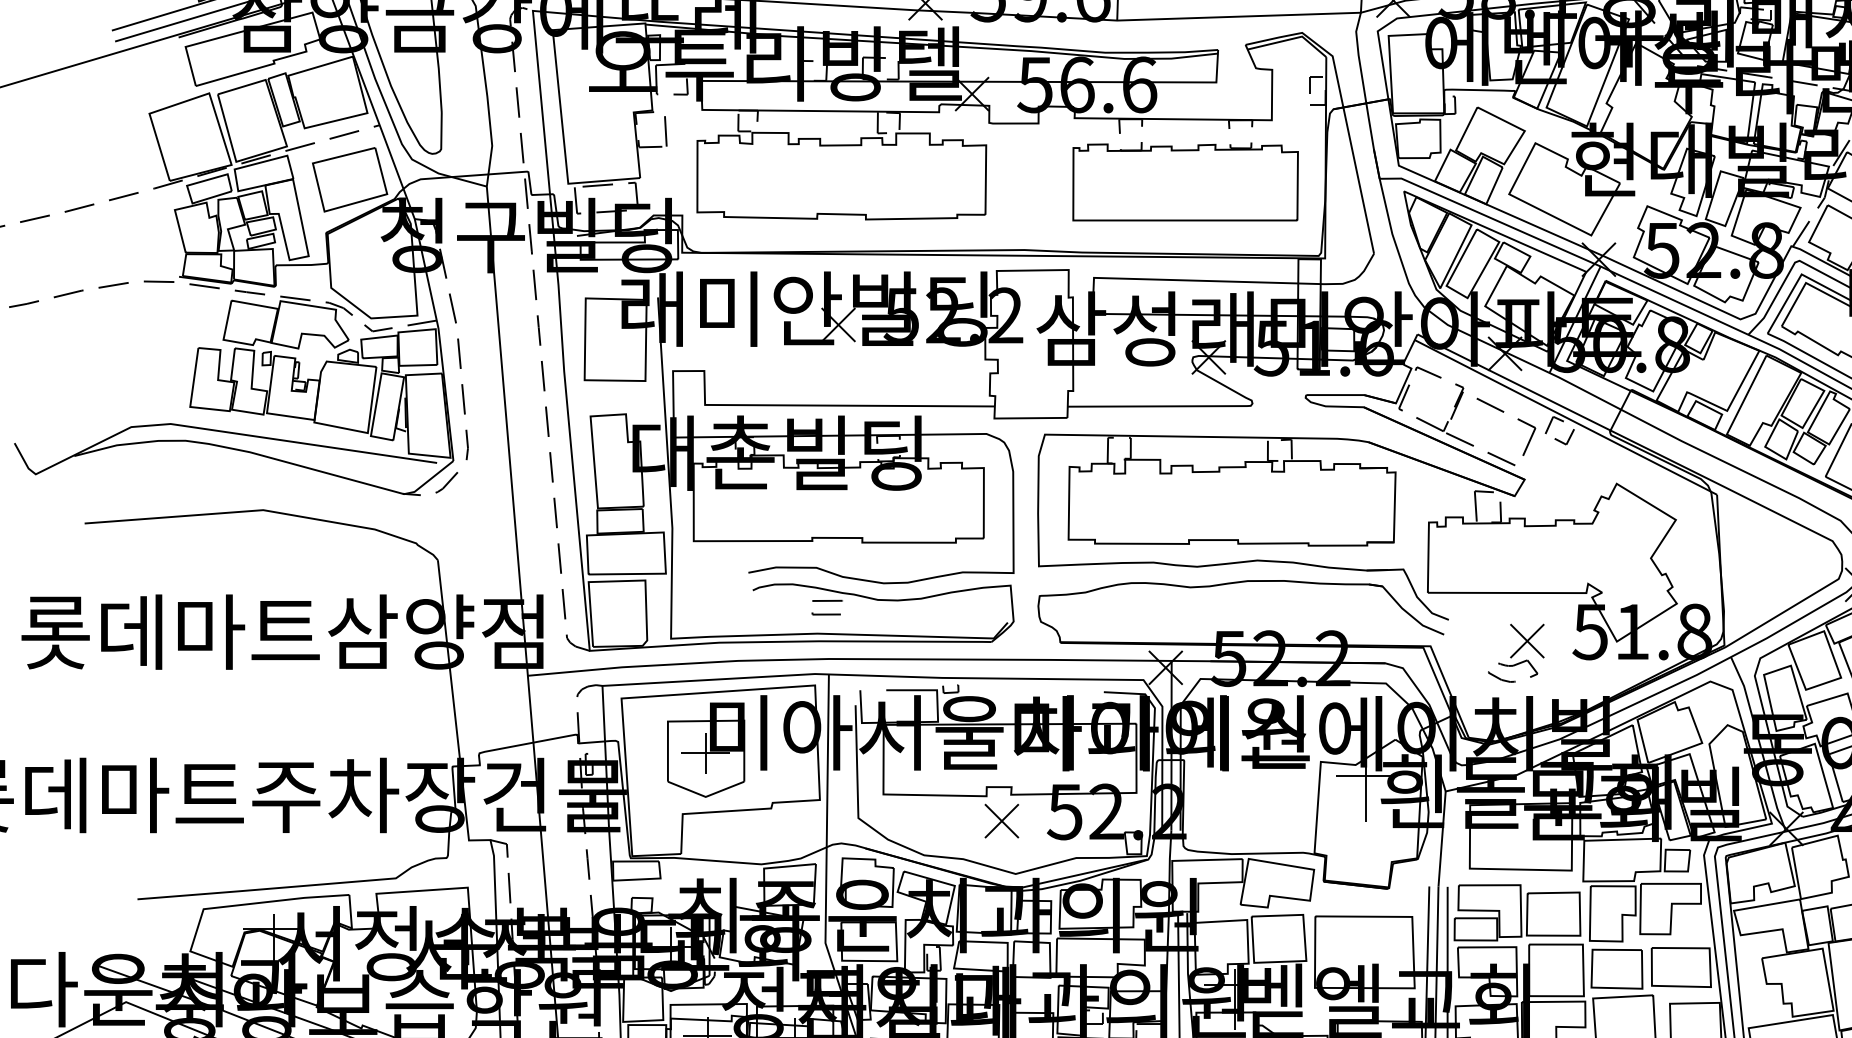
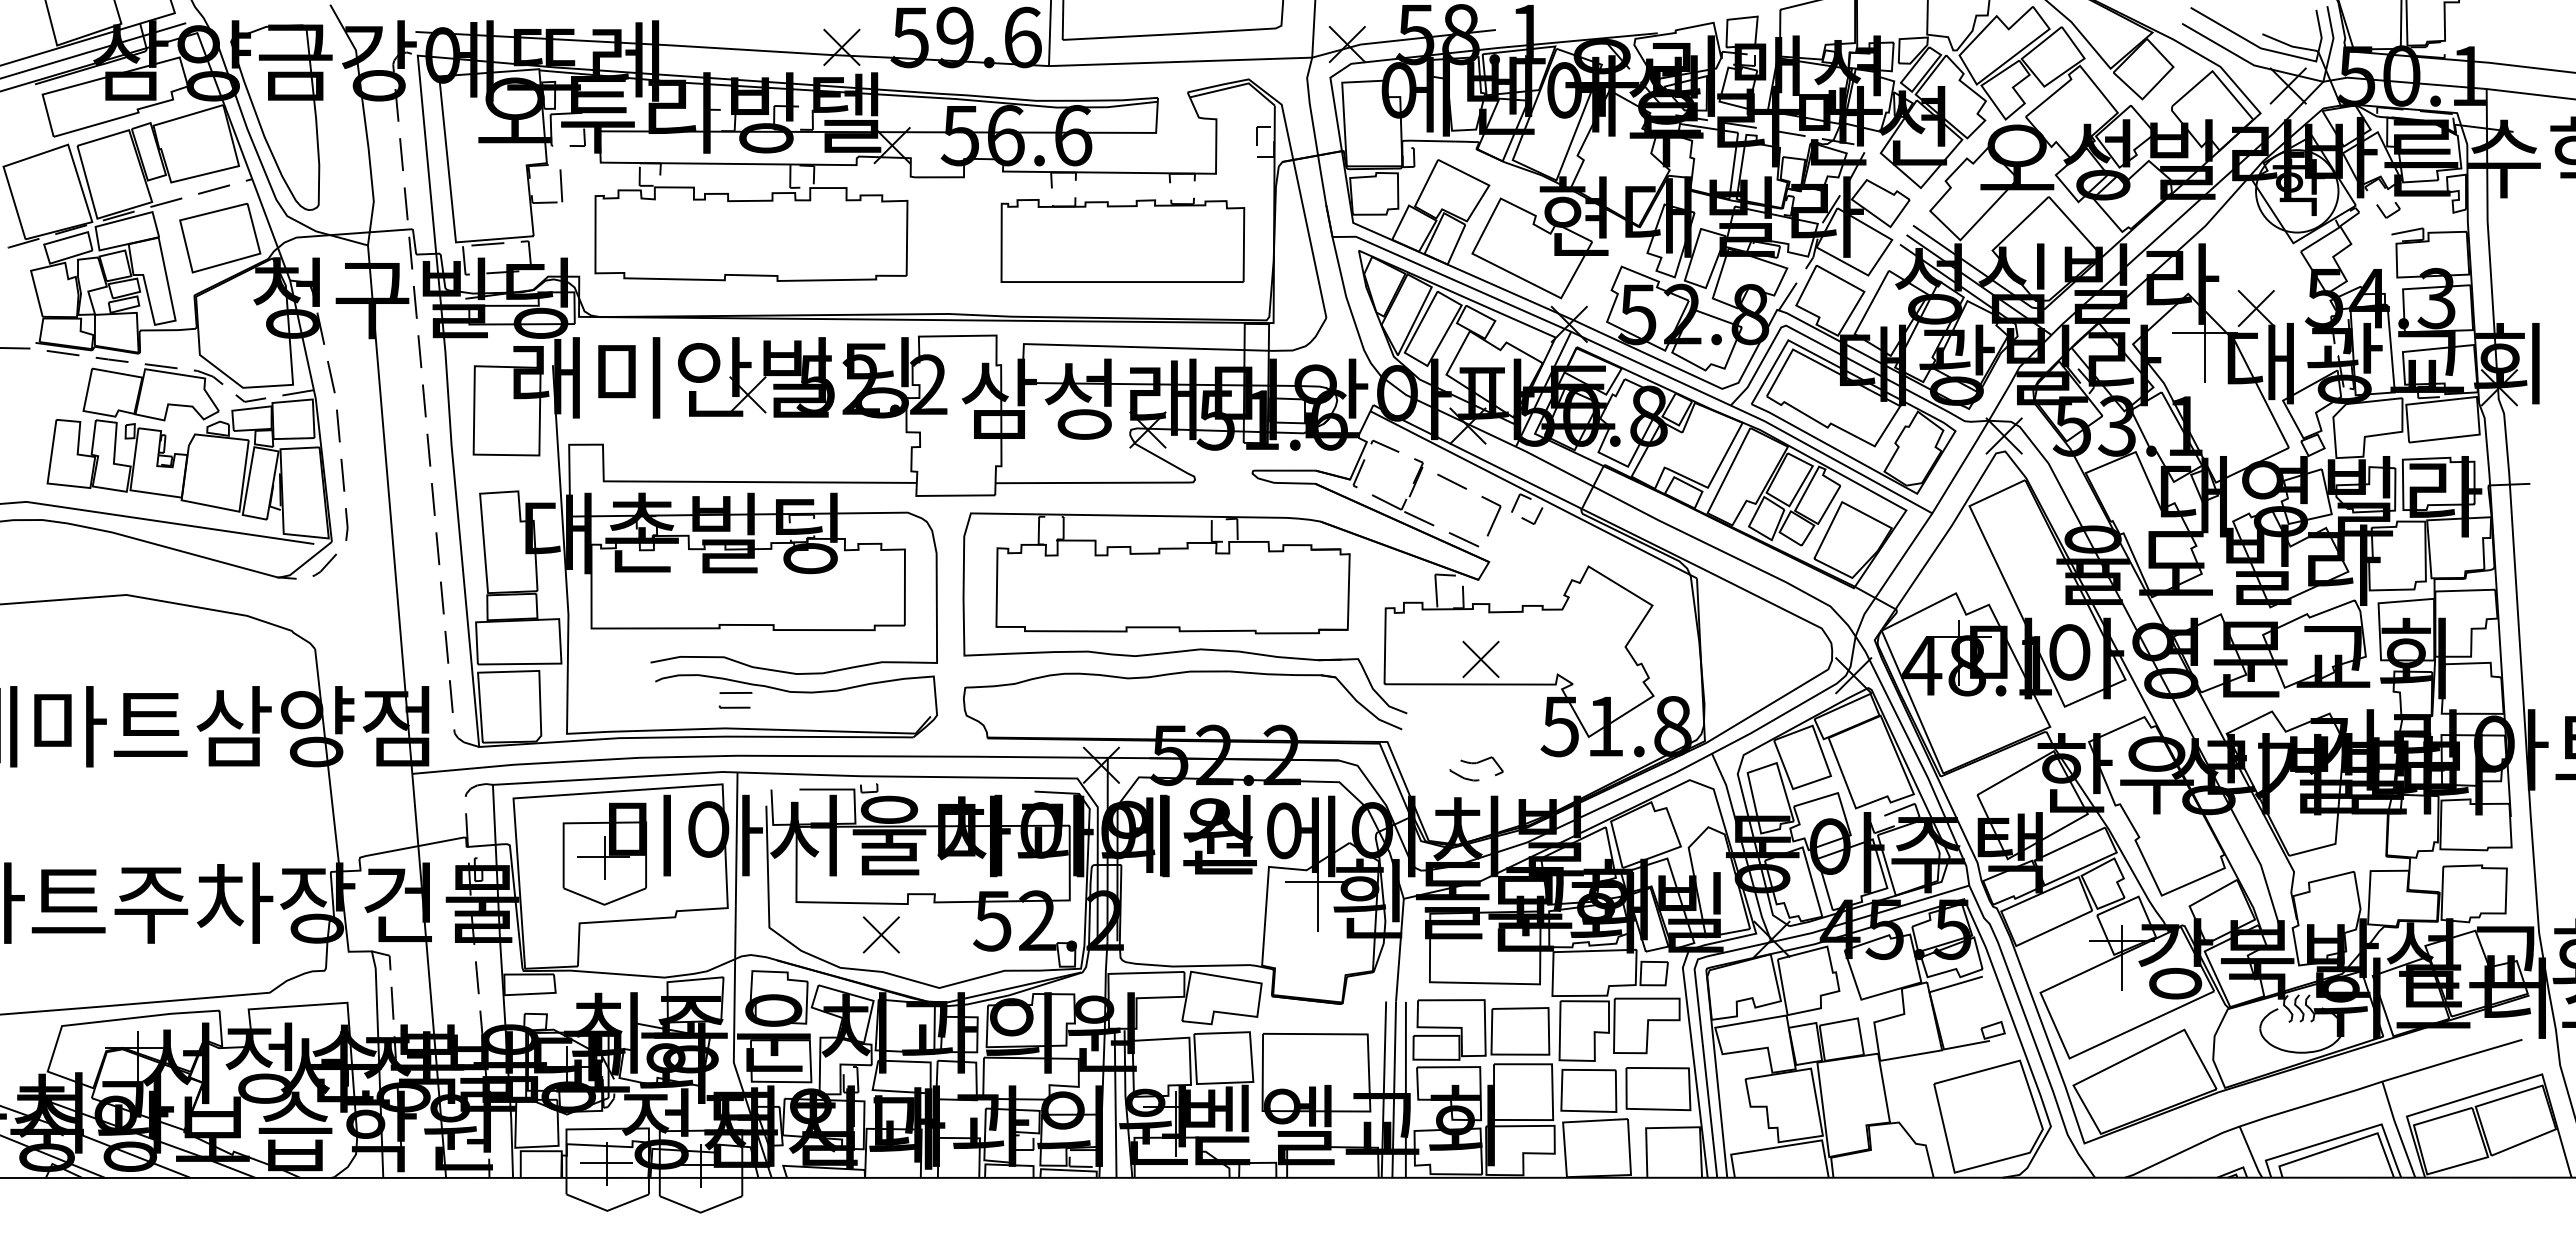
part: (1526, 640) -> (1480, 658), moved
part: (1001, 820) -> (880, 934), moved

